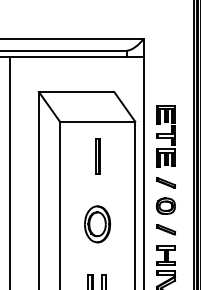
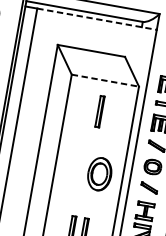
line: (76, 56) -> (96, 19), solid -> dashed
line: (97, 121) -> (105, 80), solid -> dashed
part: (97, 224) -> (99, 174), moved

